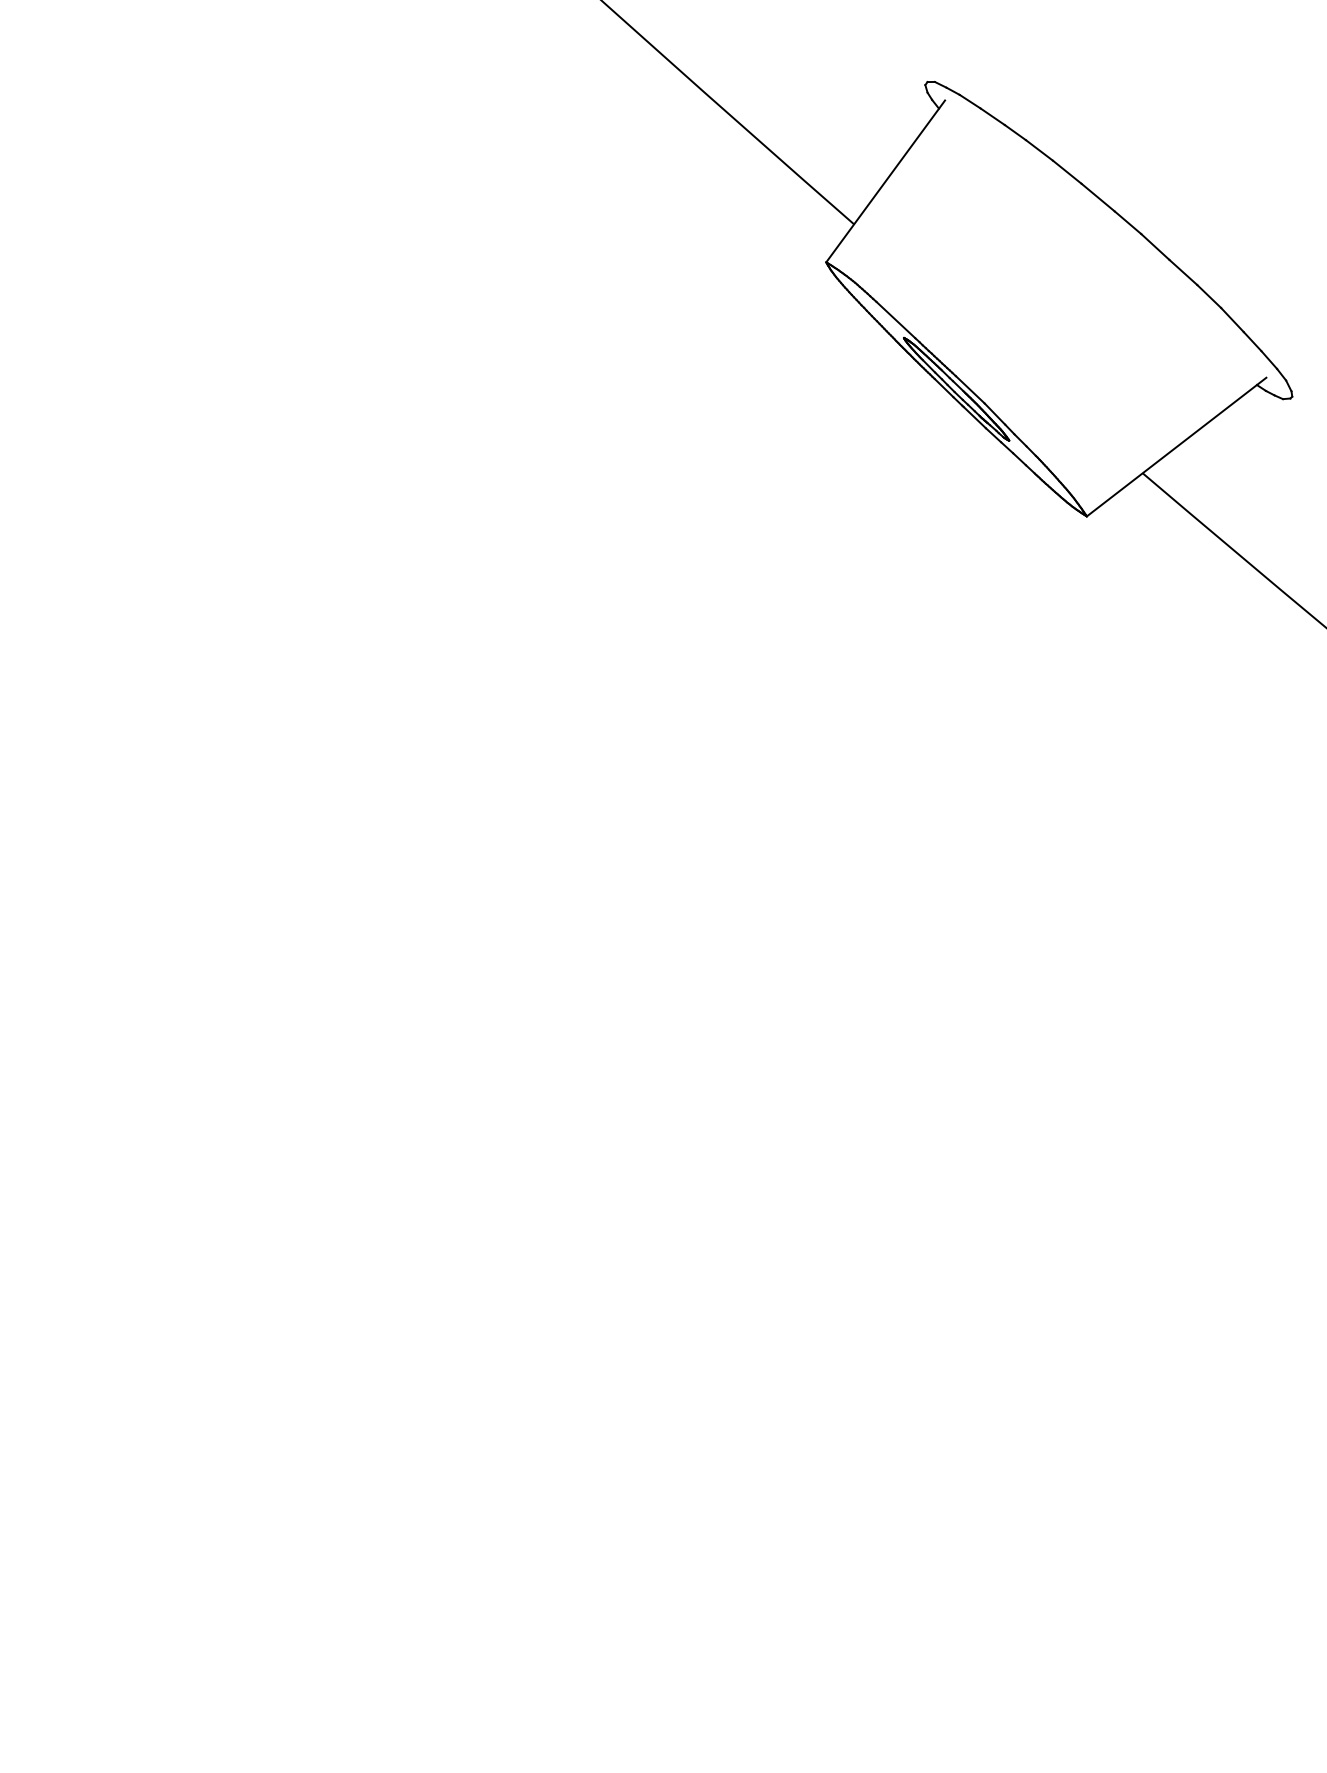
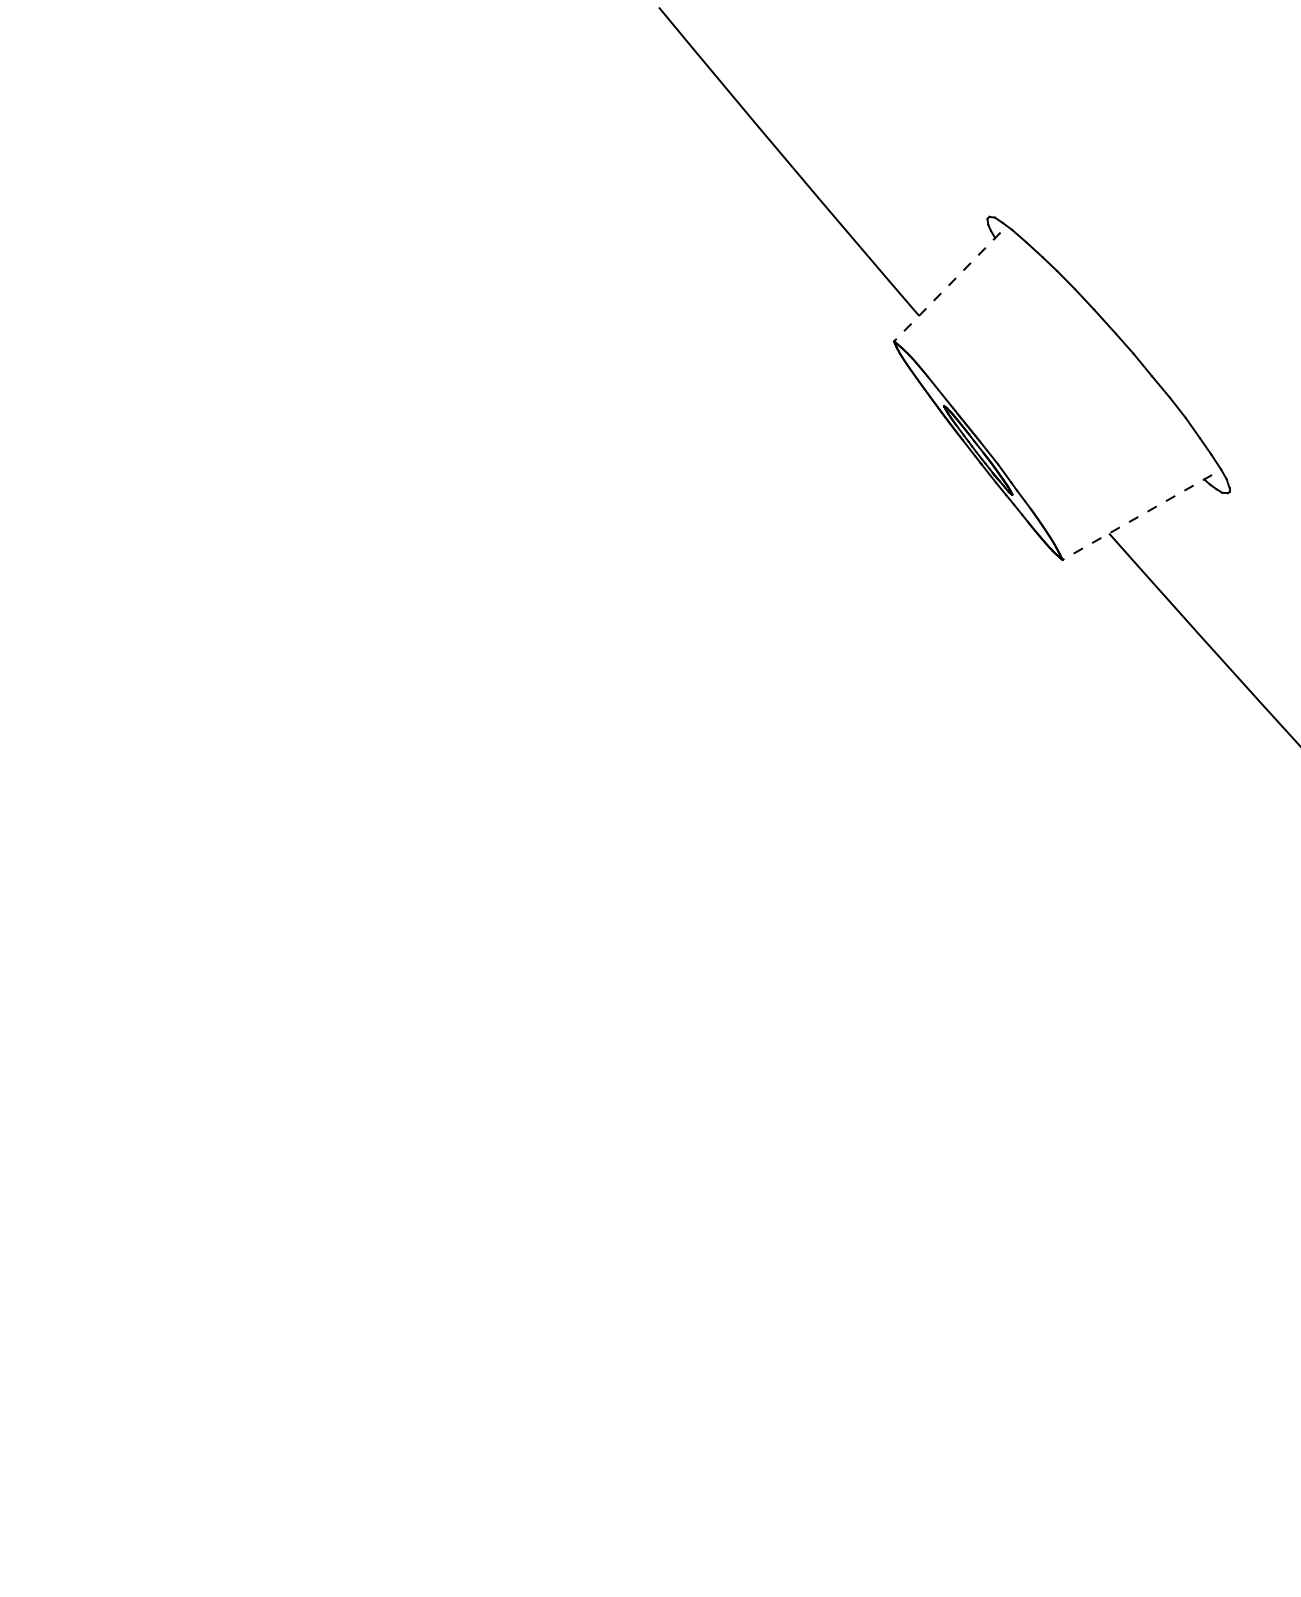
line: (885, 182) -> (947, 287), solid -> dashed
line: (1176, 447) -> (1137, 517), solid -> dashed

